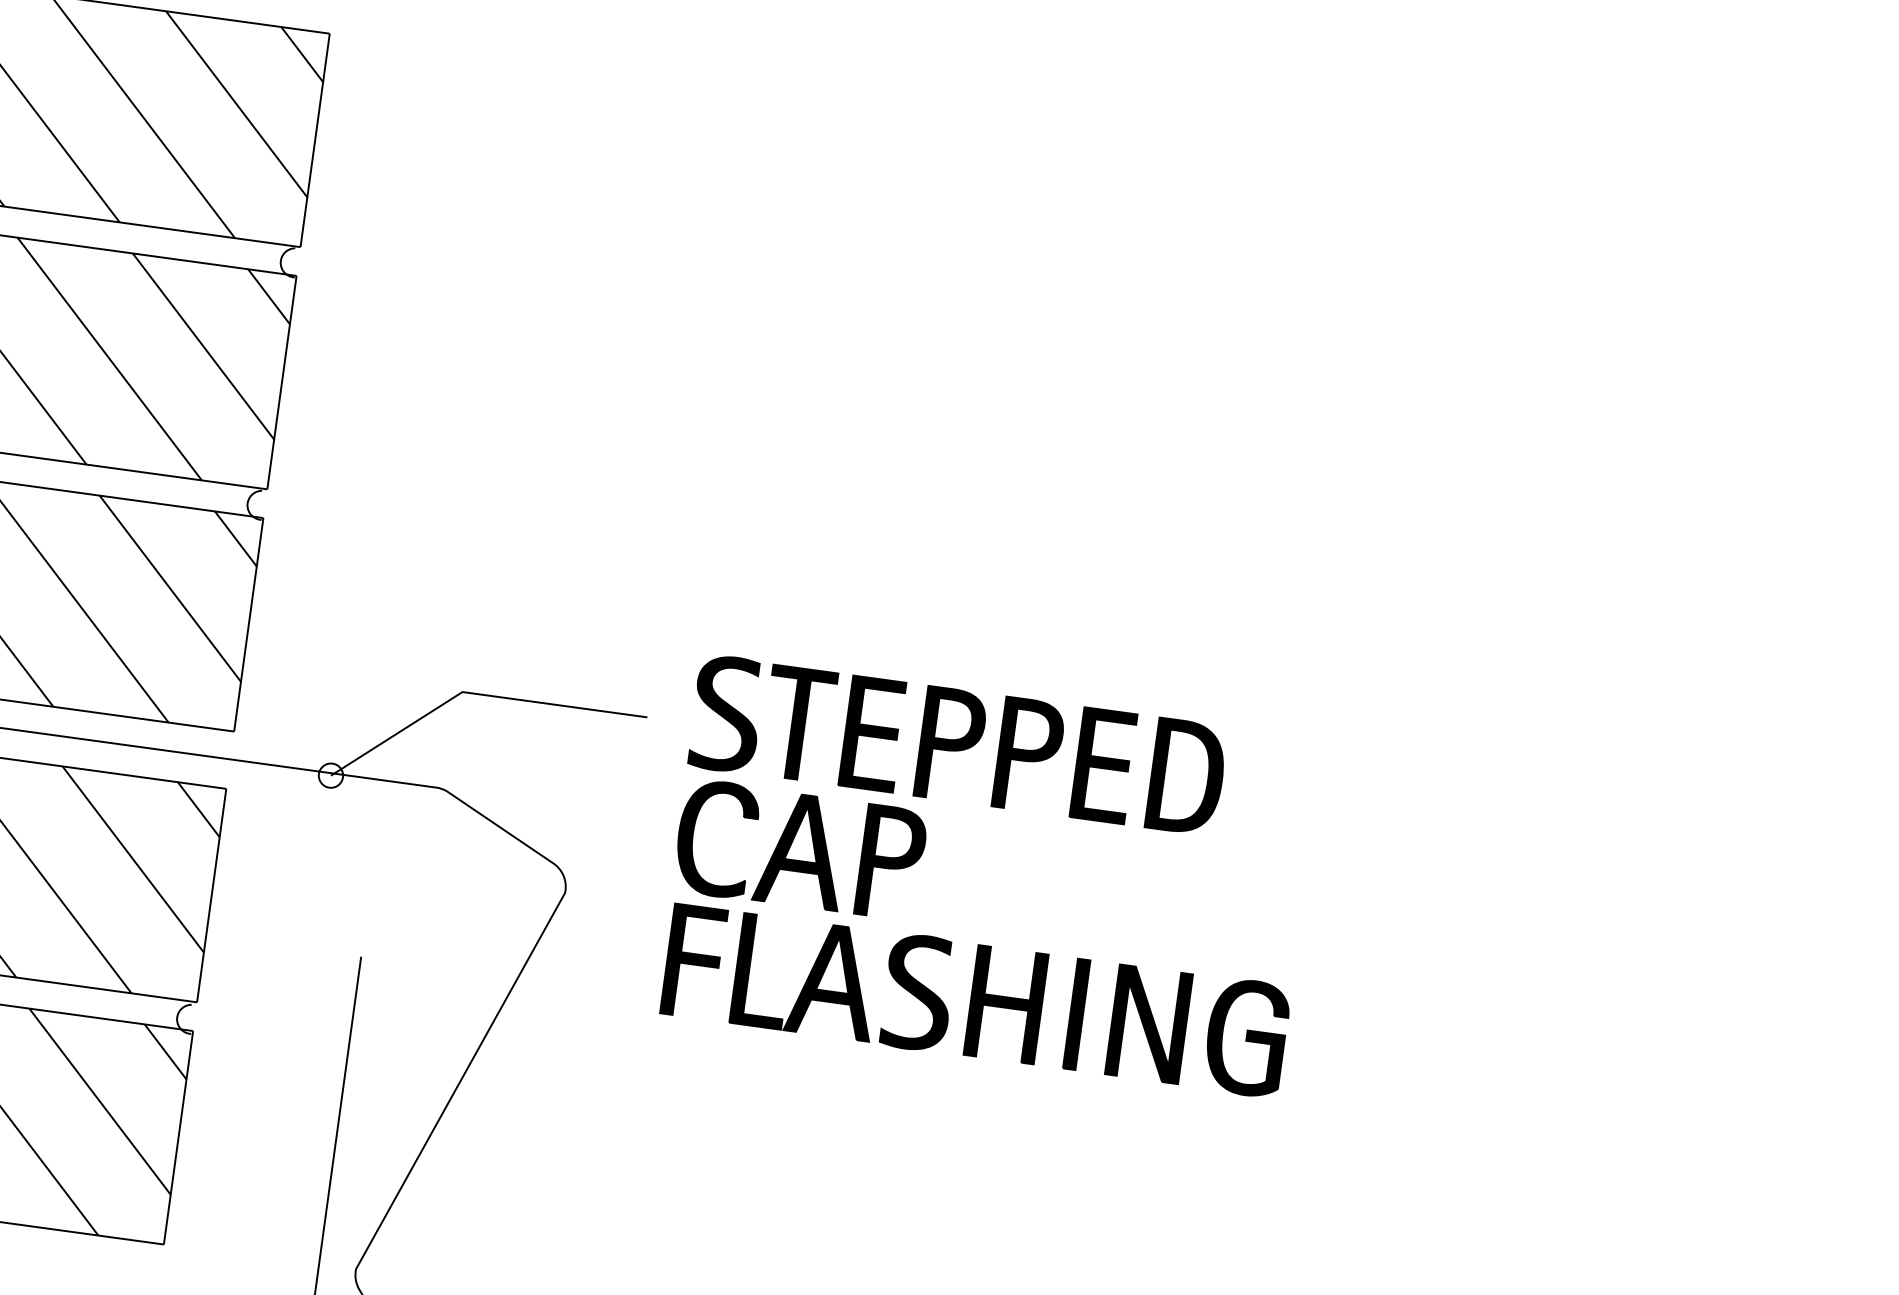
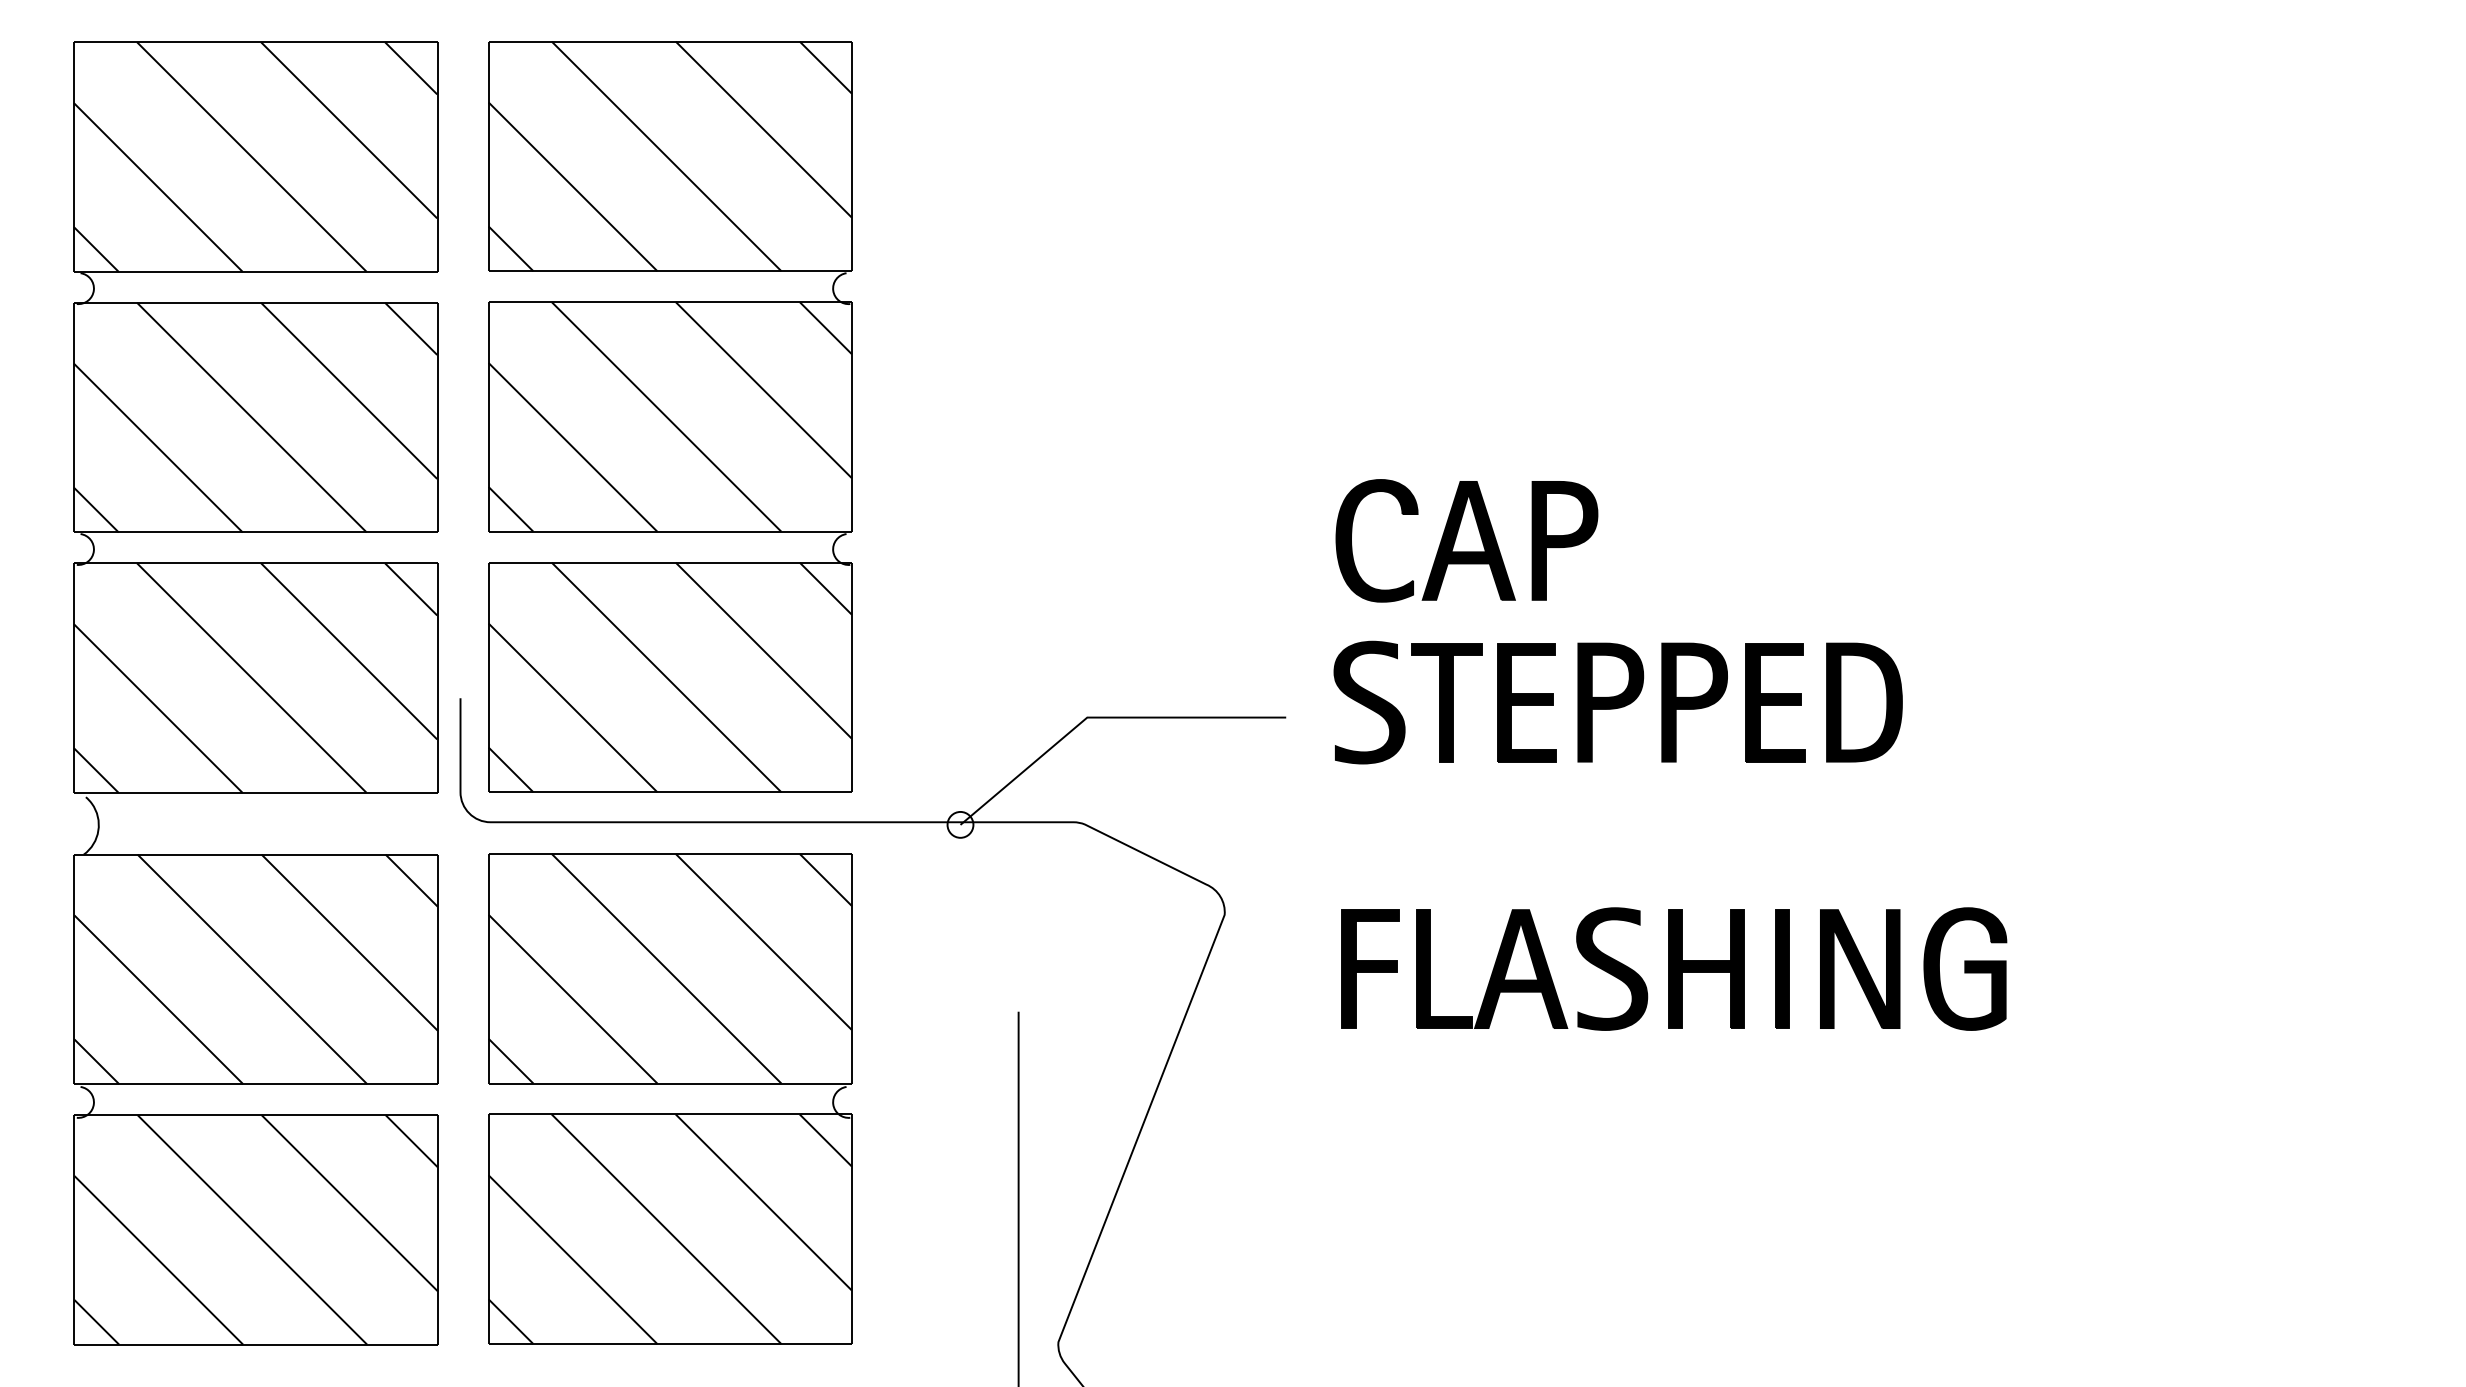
part: (800, 849) -> (1466, 540), moved

